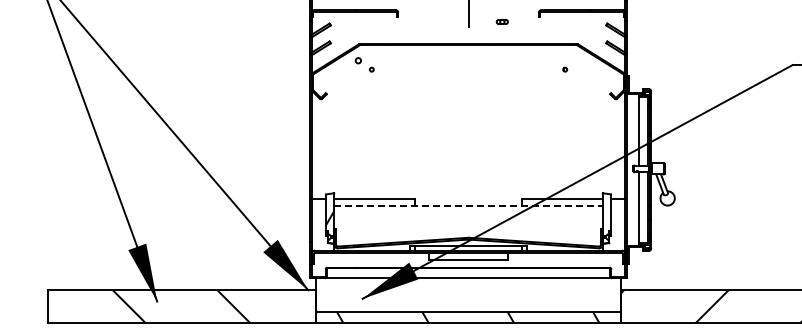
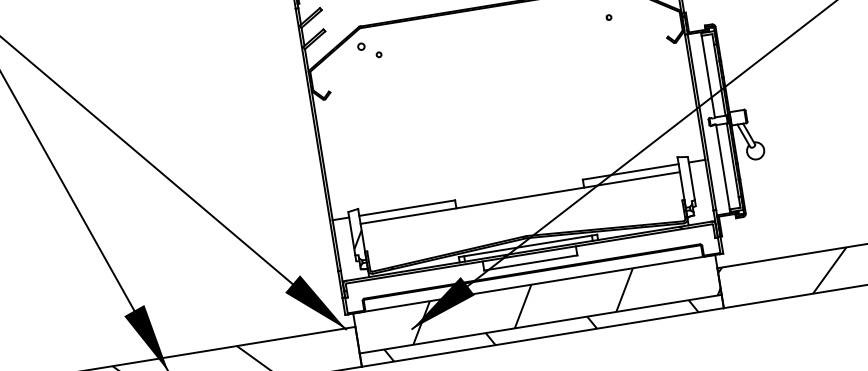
line: (469, 205) -> (521, 197), dashed -> solid
hatch: (490, 294) -> (563, 299), added

